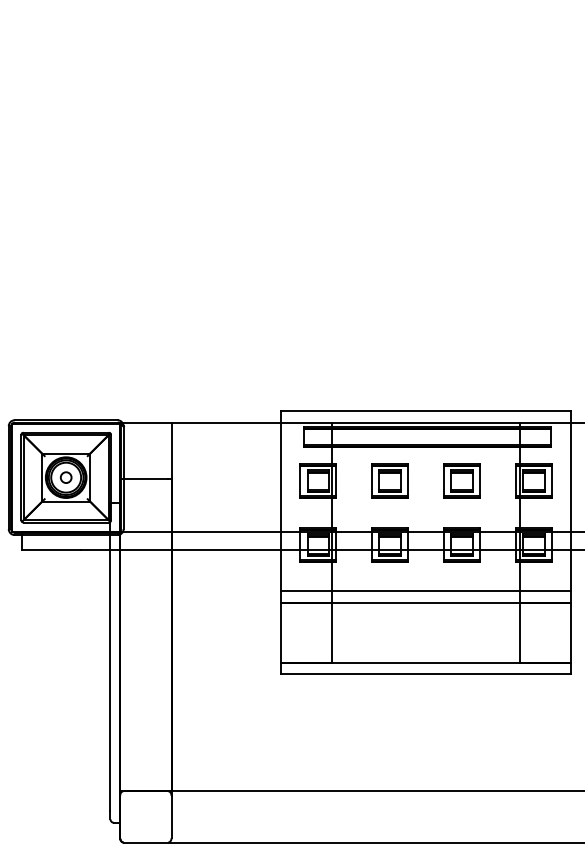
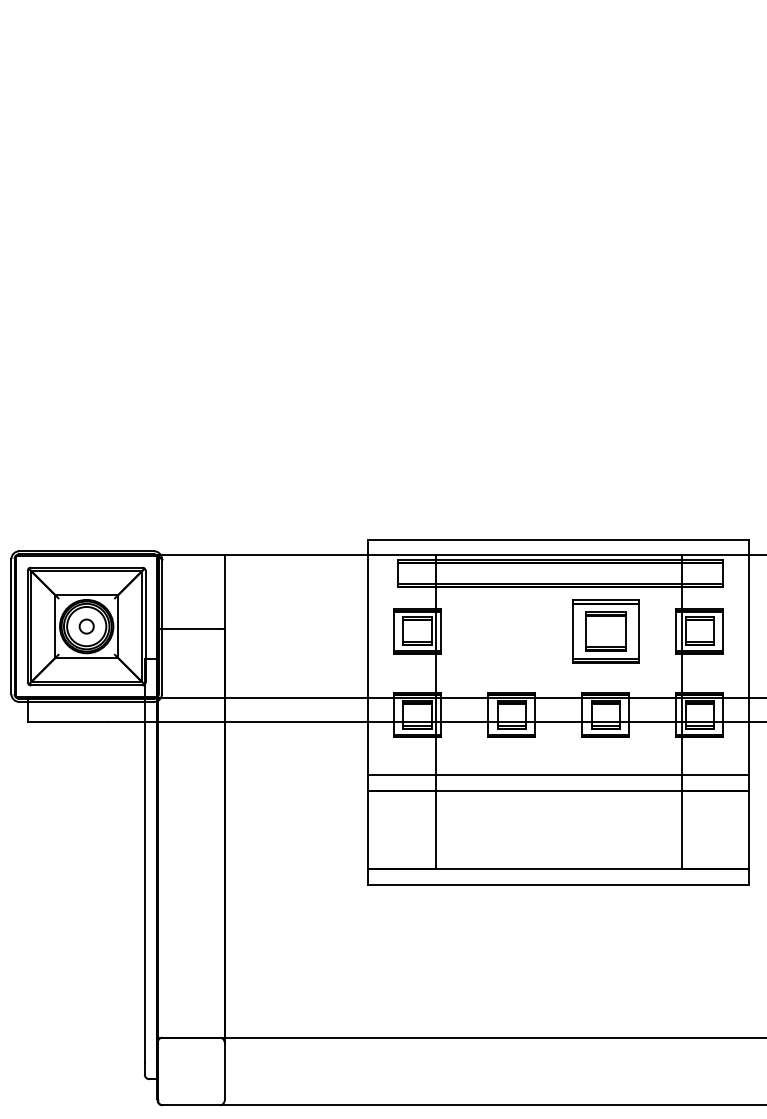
part: (389, 480) -> (510, 630), removed
part: (461, 480) -> (605, 630), size x1.4

